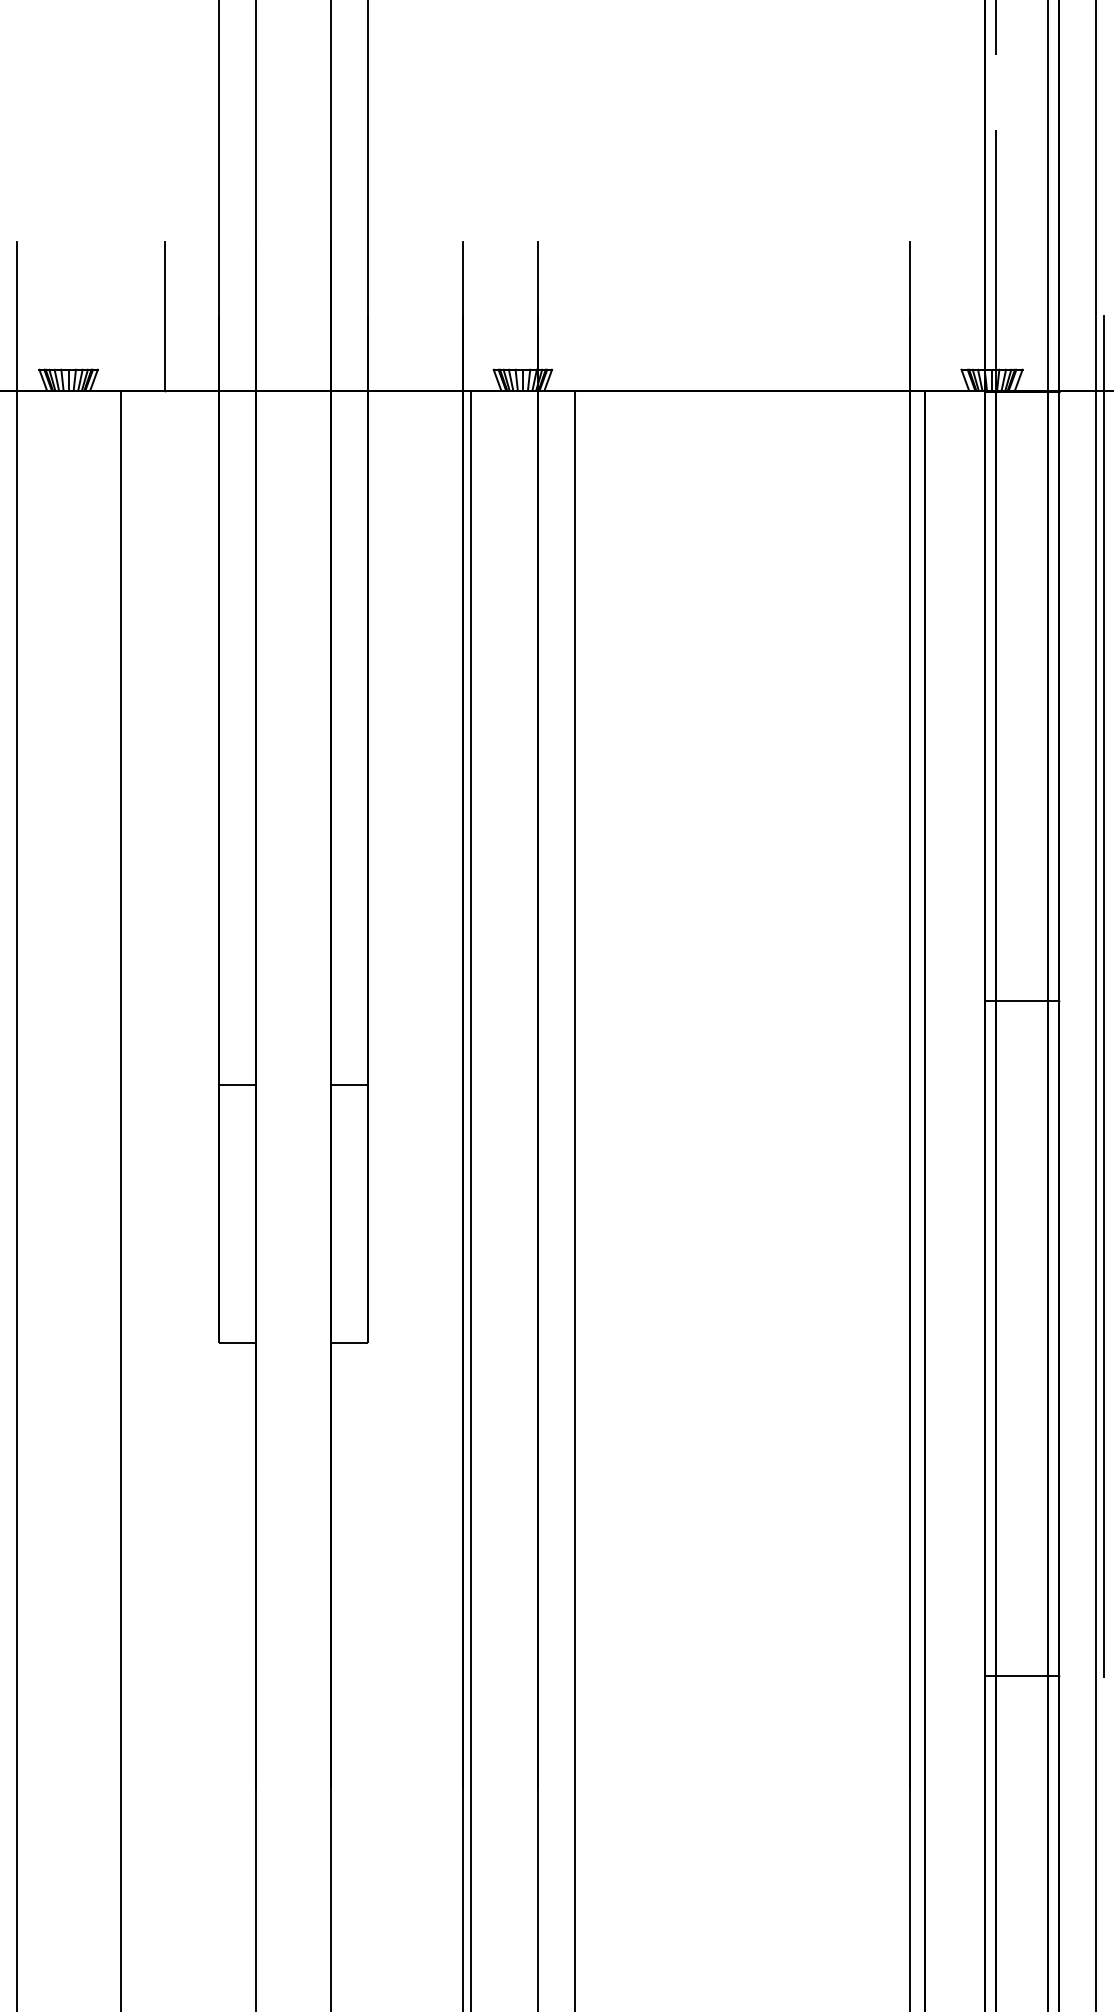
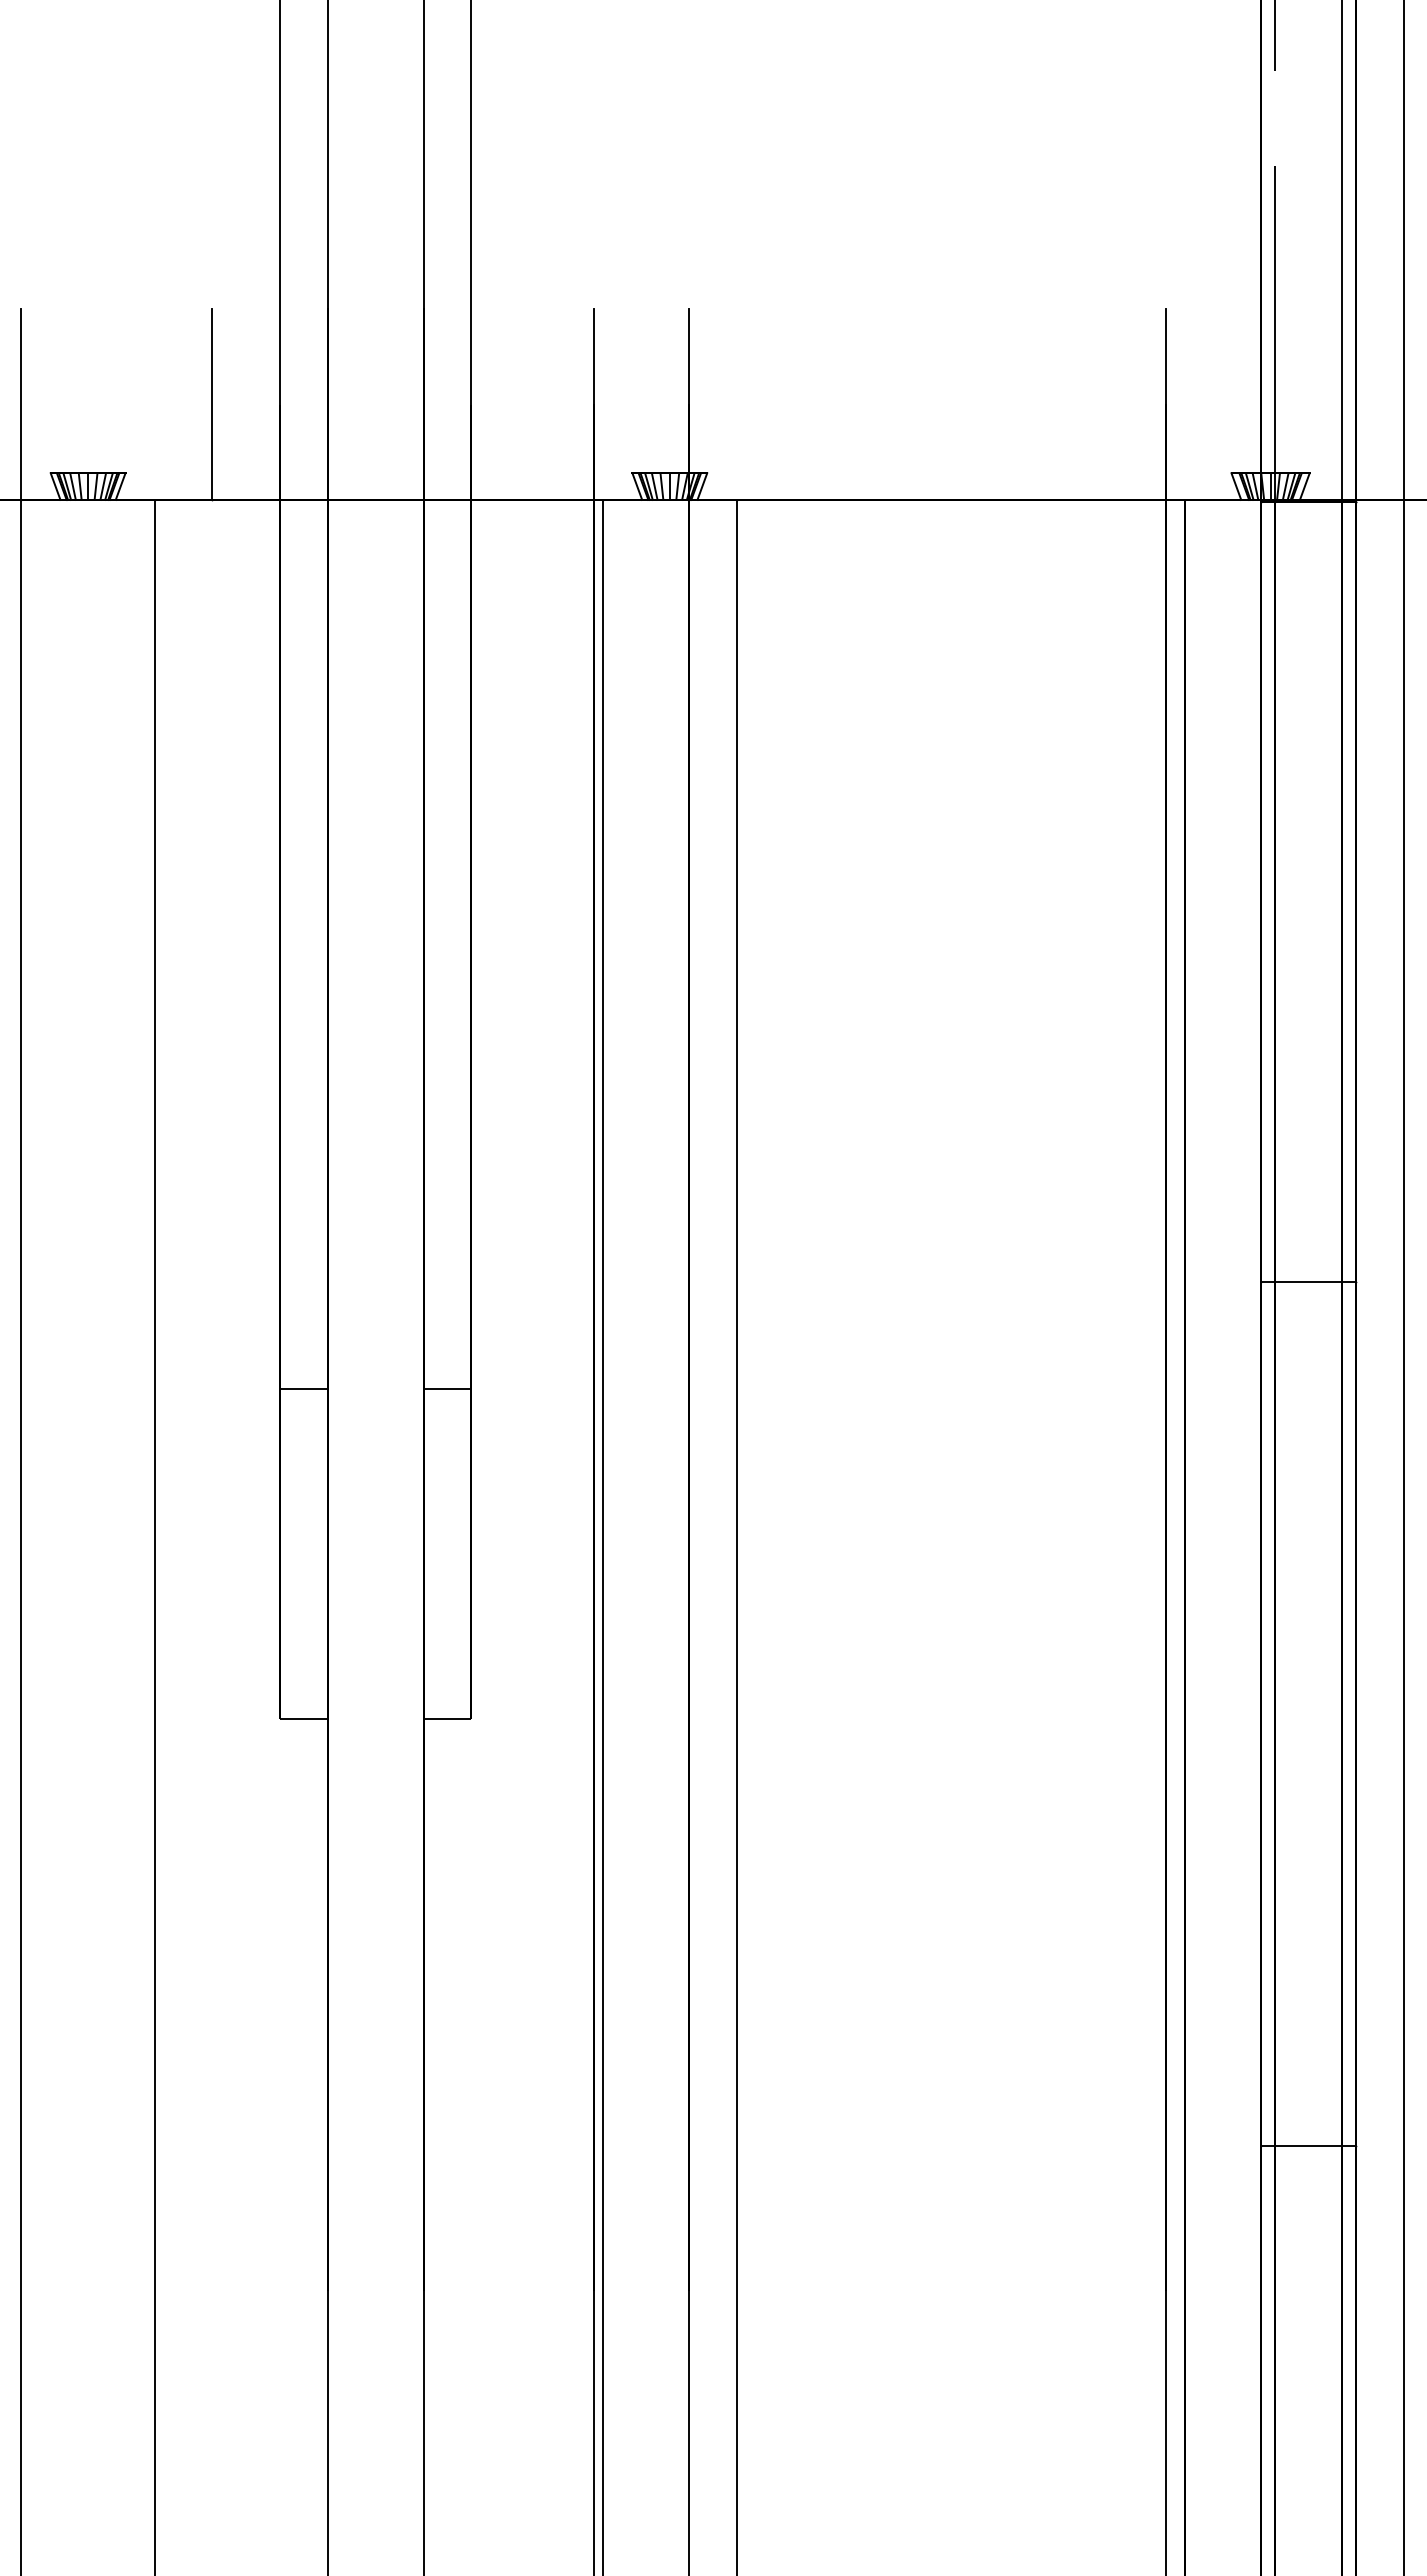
line: (1103, 996) -> (1413, 1275), removed

